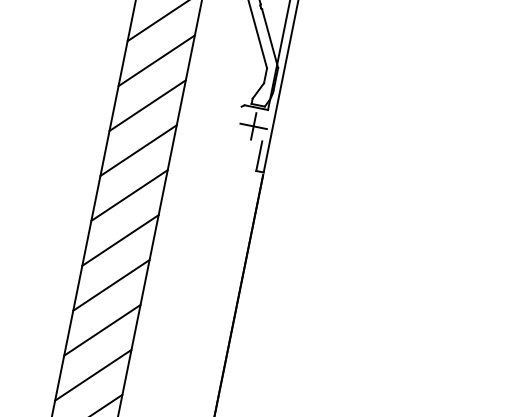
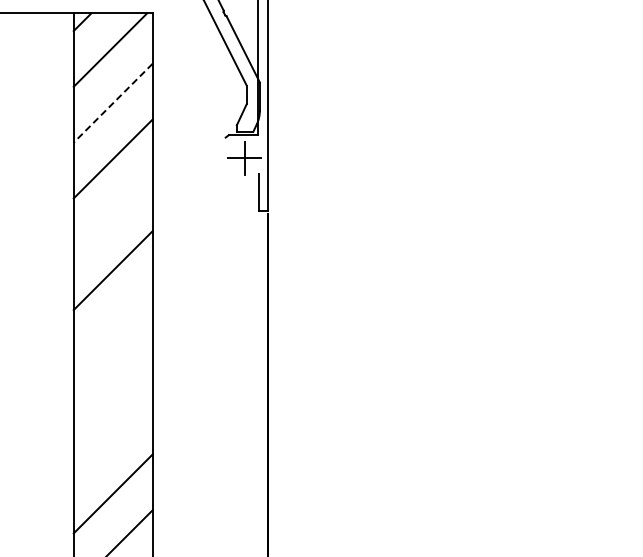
line: (156, 61) -> (113, 103), solid -> dashed
line: (138, 150) -> (112, 214), removed
line: (119, 240) -> (112, 326), removed
line: (110, 284) -> (112, 381), removed
line: (101, 329) -> (112, 437), removed

